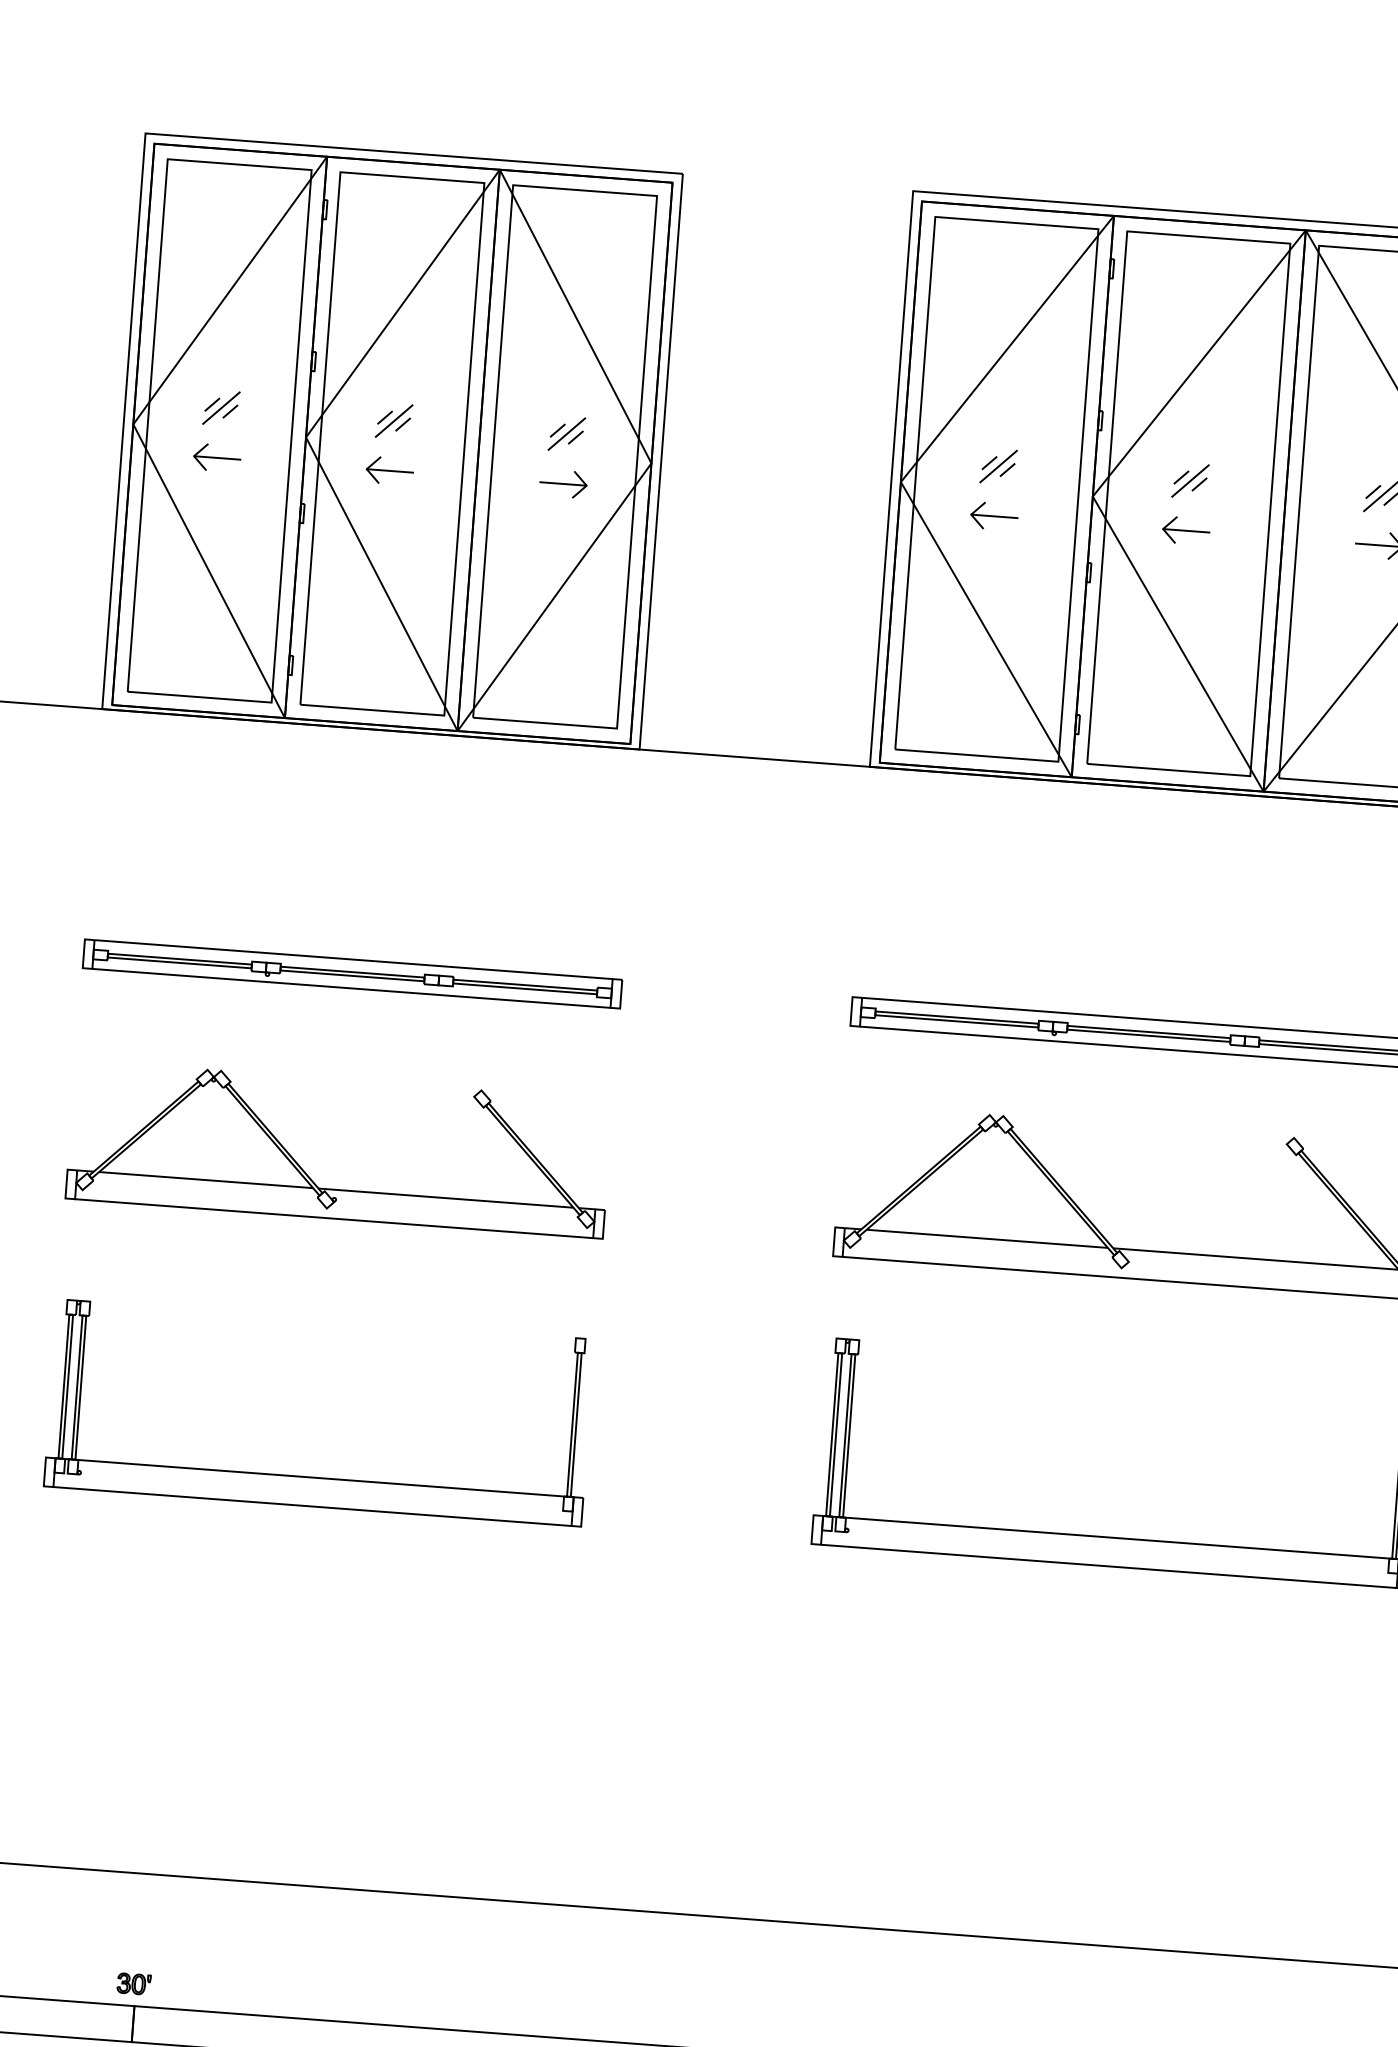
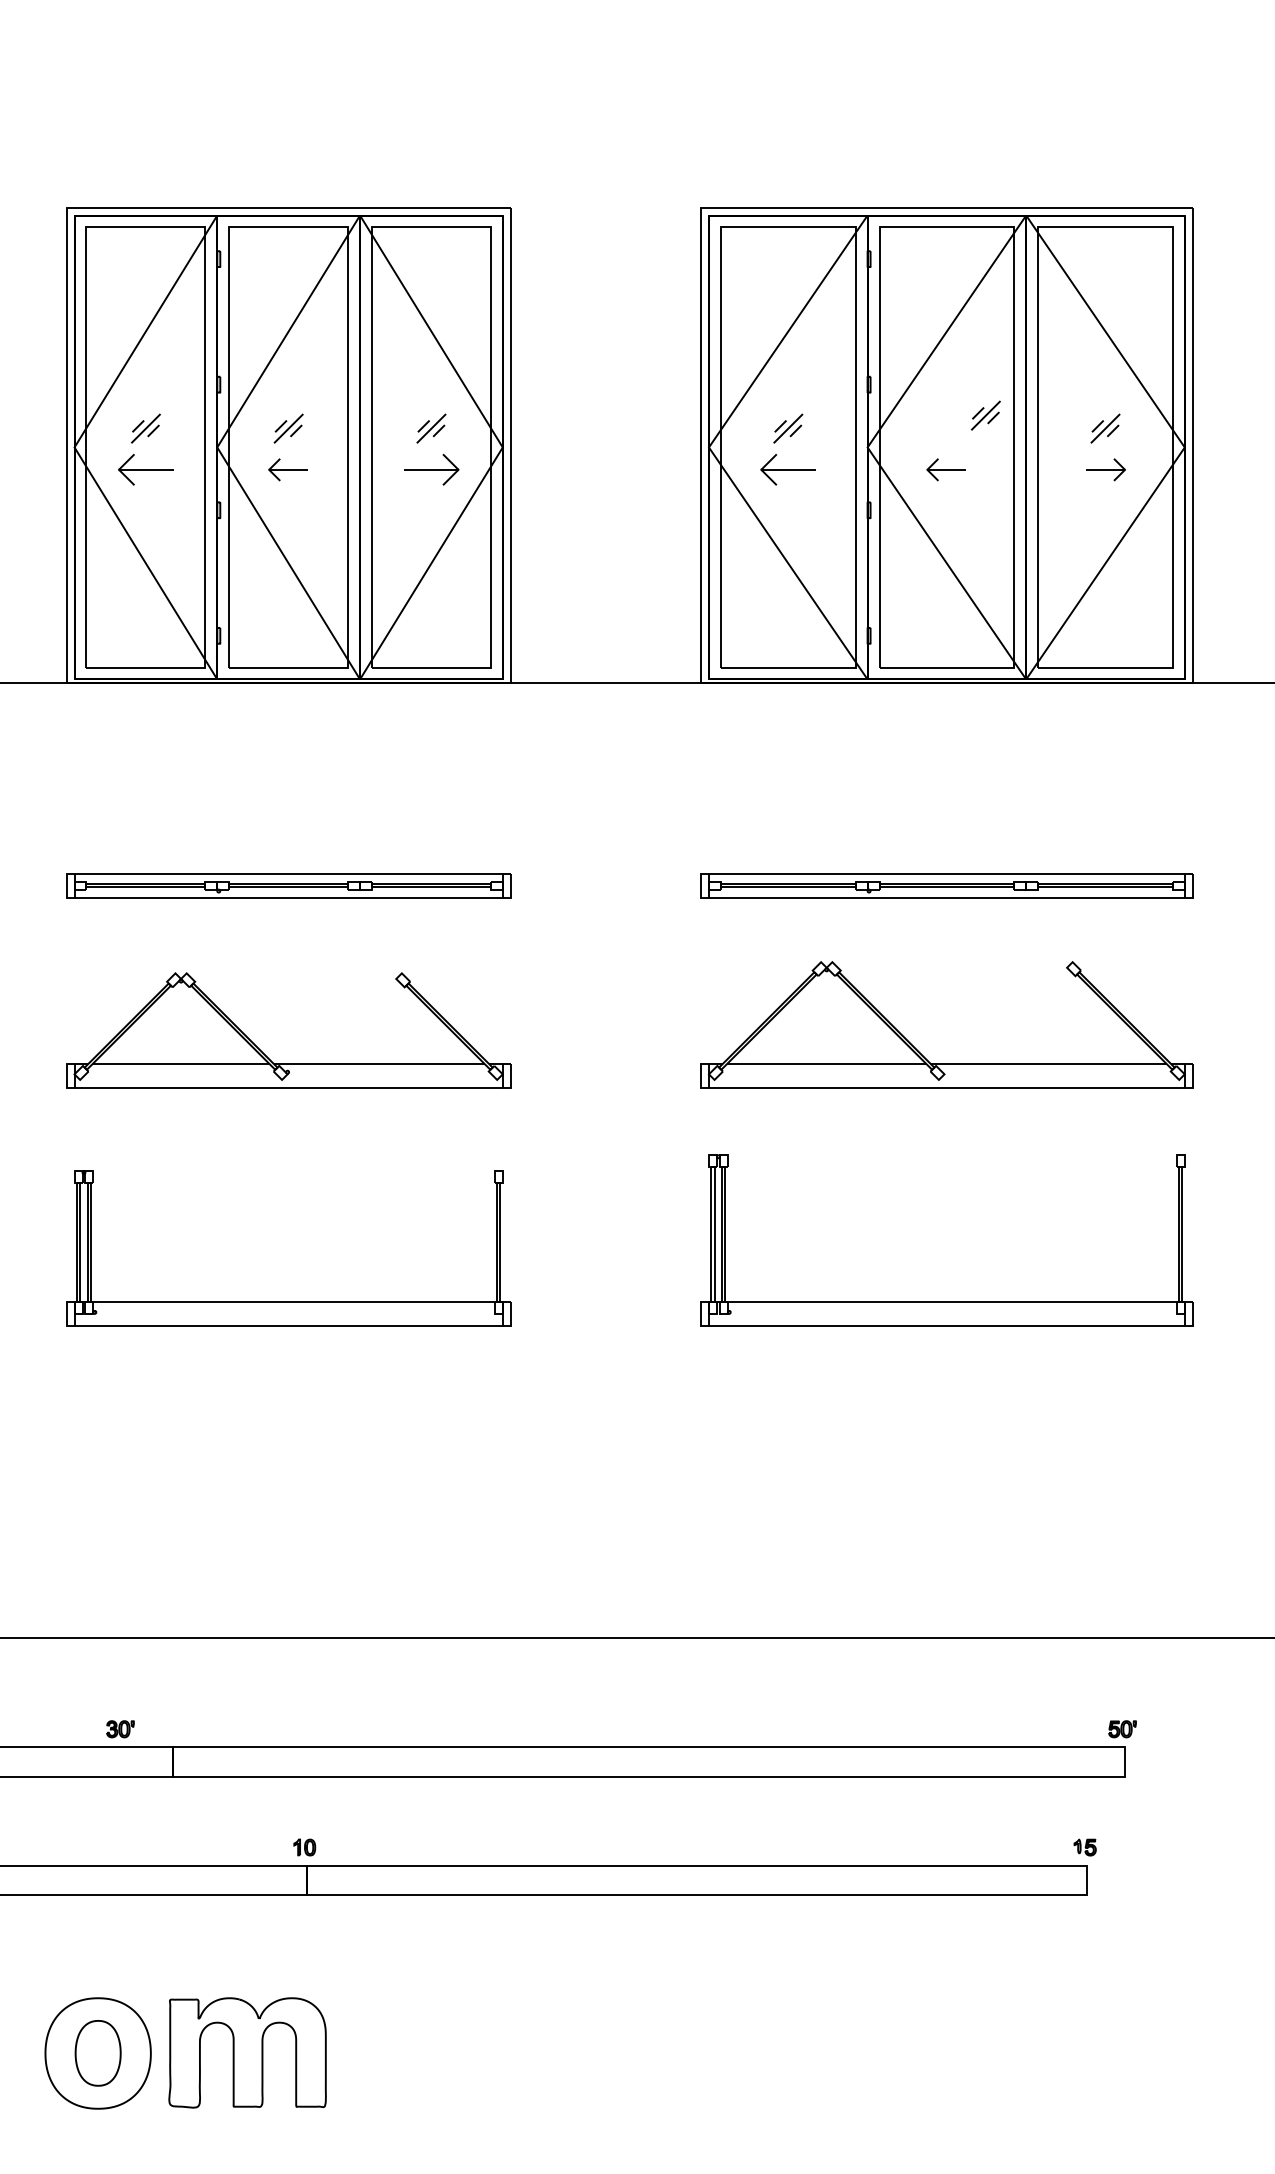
part: (215, 457) -> (144, 469), size x1.4
part: (1190, 480) -> (985, 415), moved
part: (563, 483) -> (431, 469), size x1.4
part: (993, 515) -> (787, 469), size x1.4
part: (134, 1984) -> (120, 1729), moved

